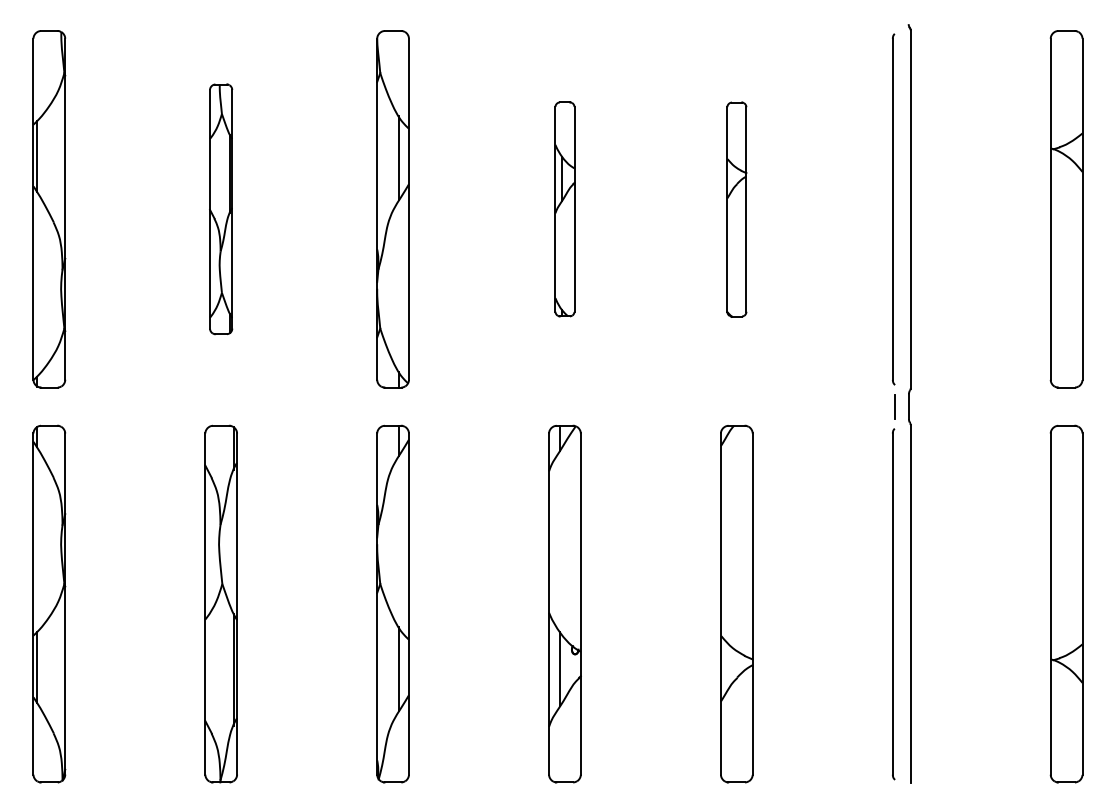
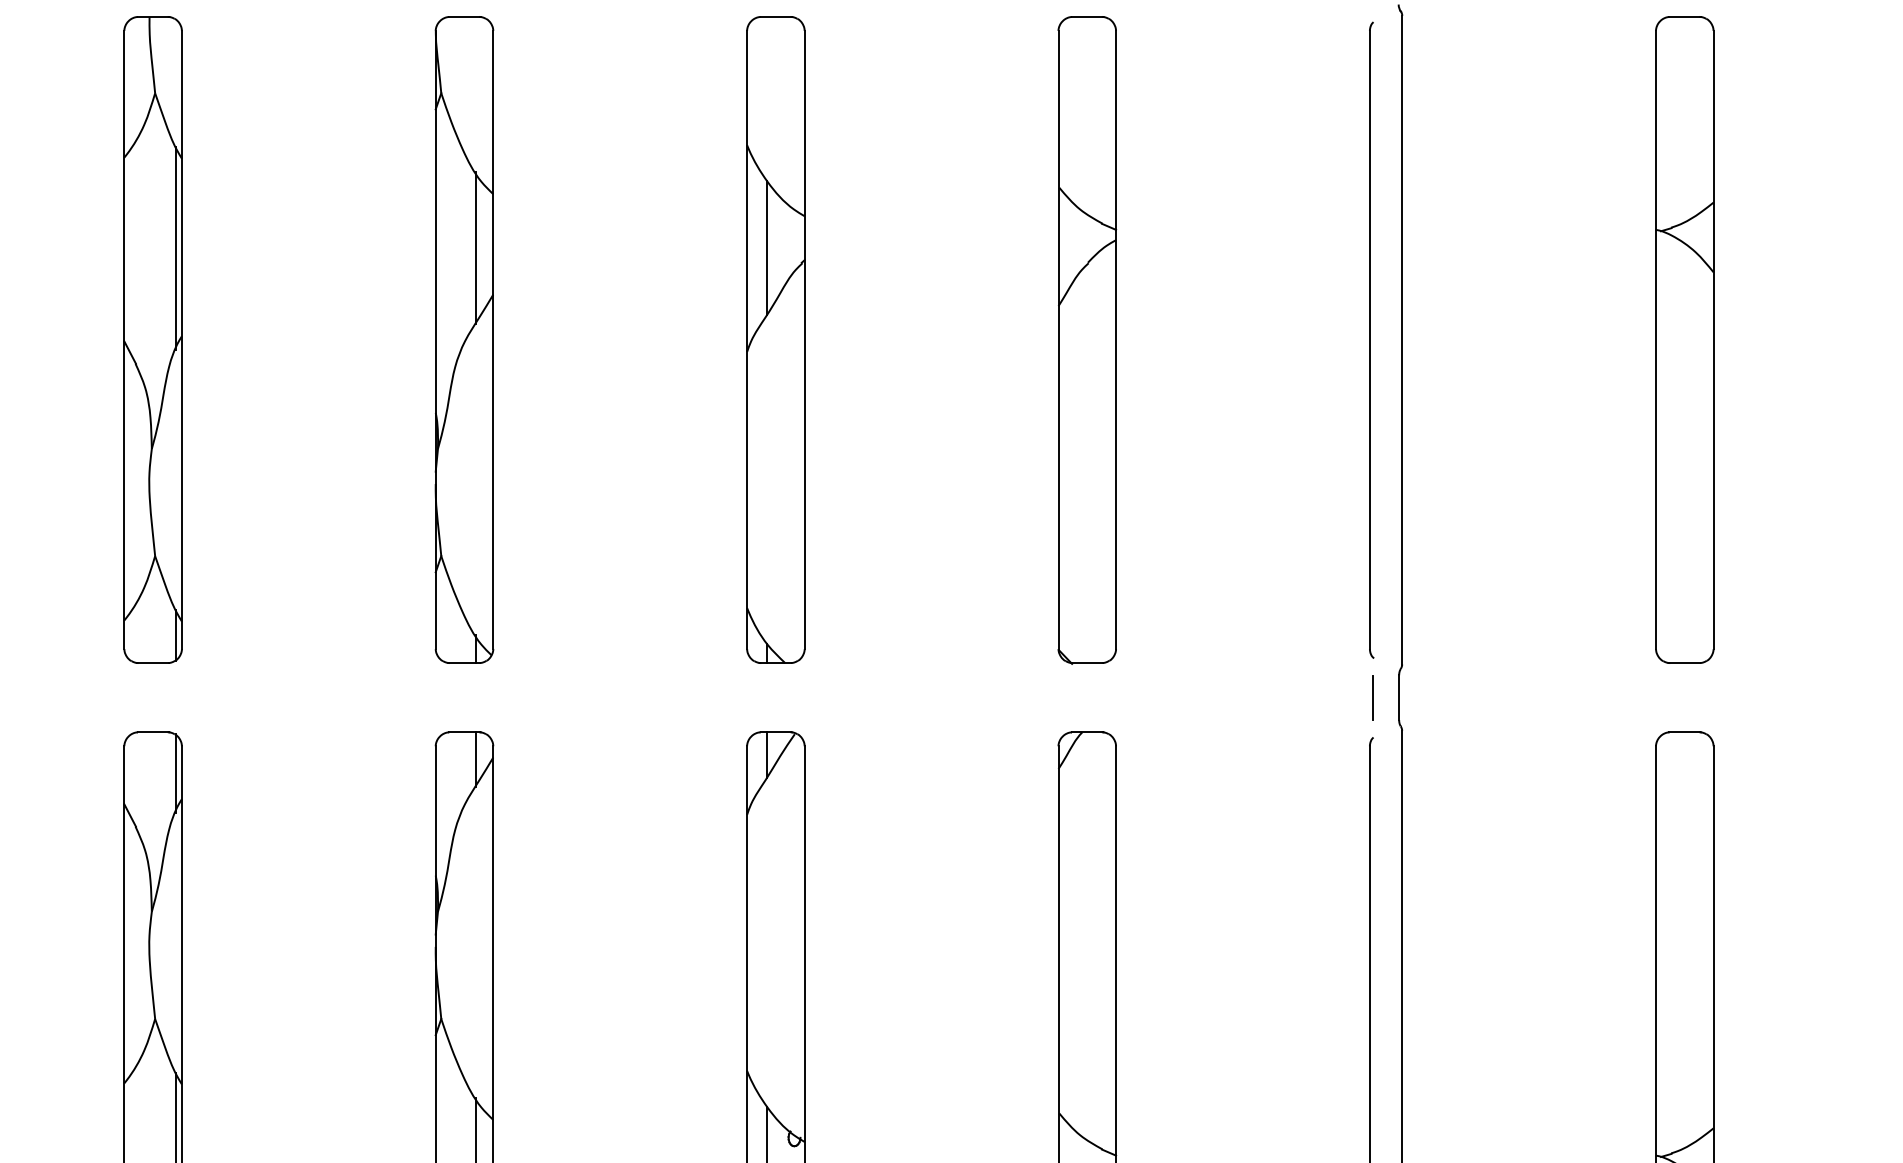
part: (220, 209) -> (151, 340), size x1.43
part: (564, 209) -> (775, 340), size x1.67
part: (736, 209) -> (1086, 340), size x1.67

